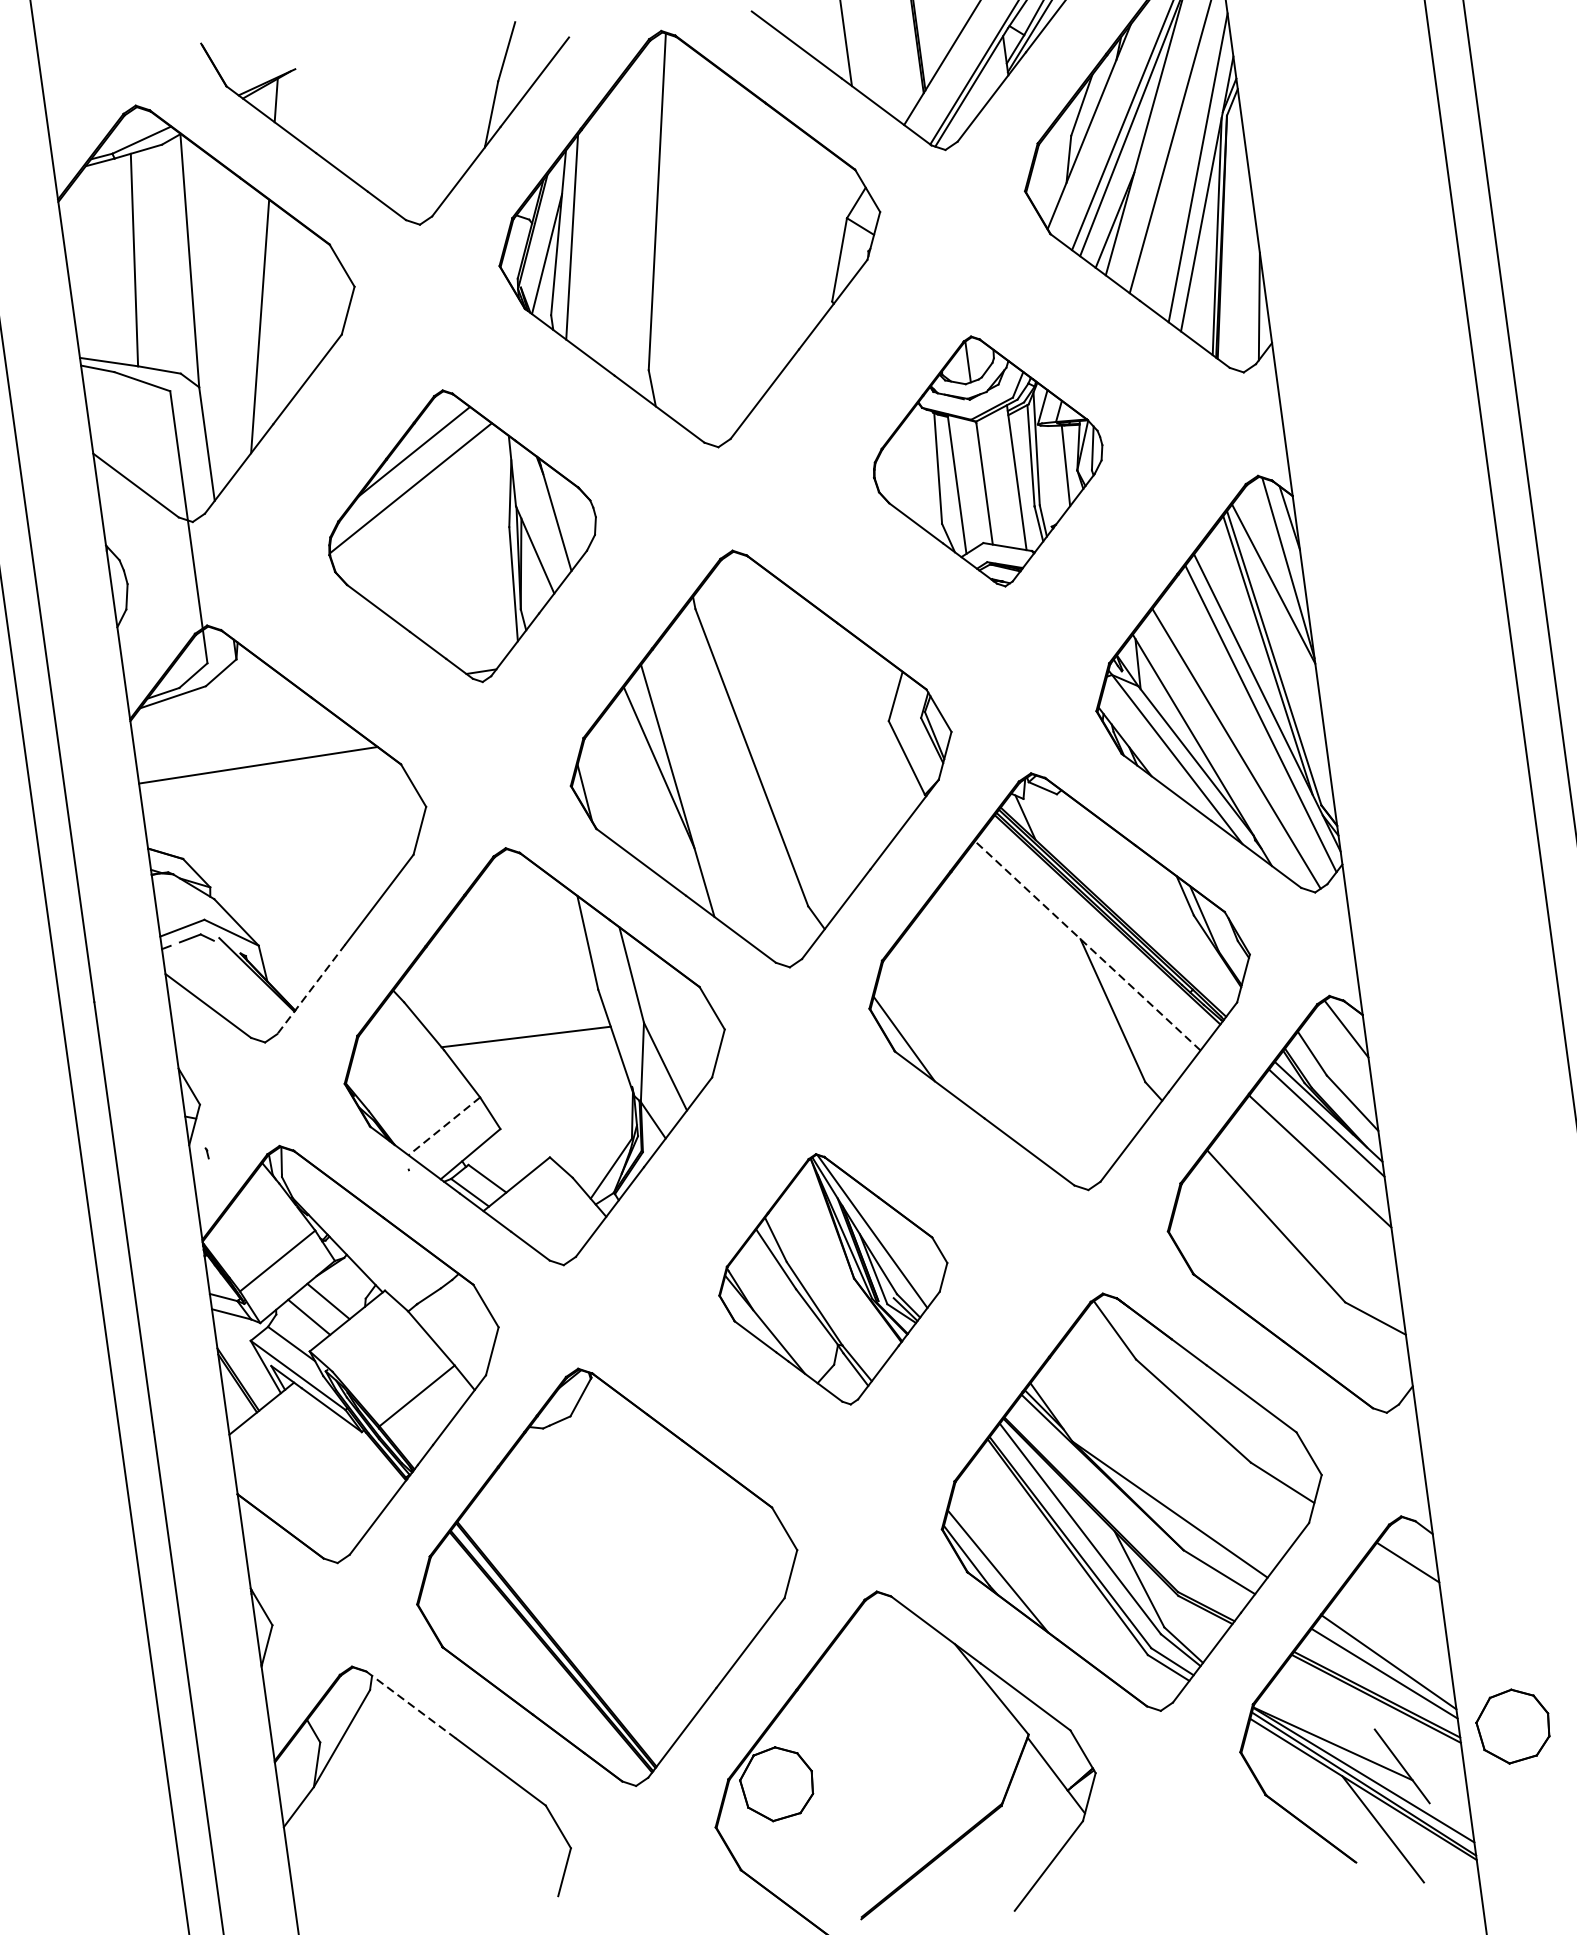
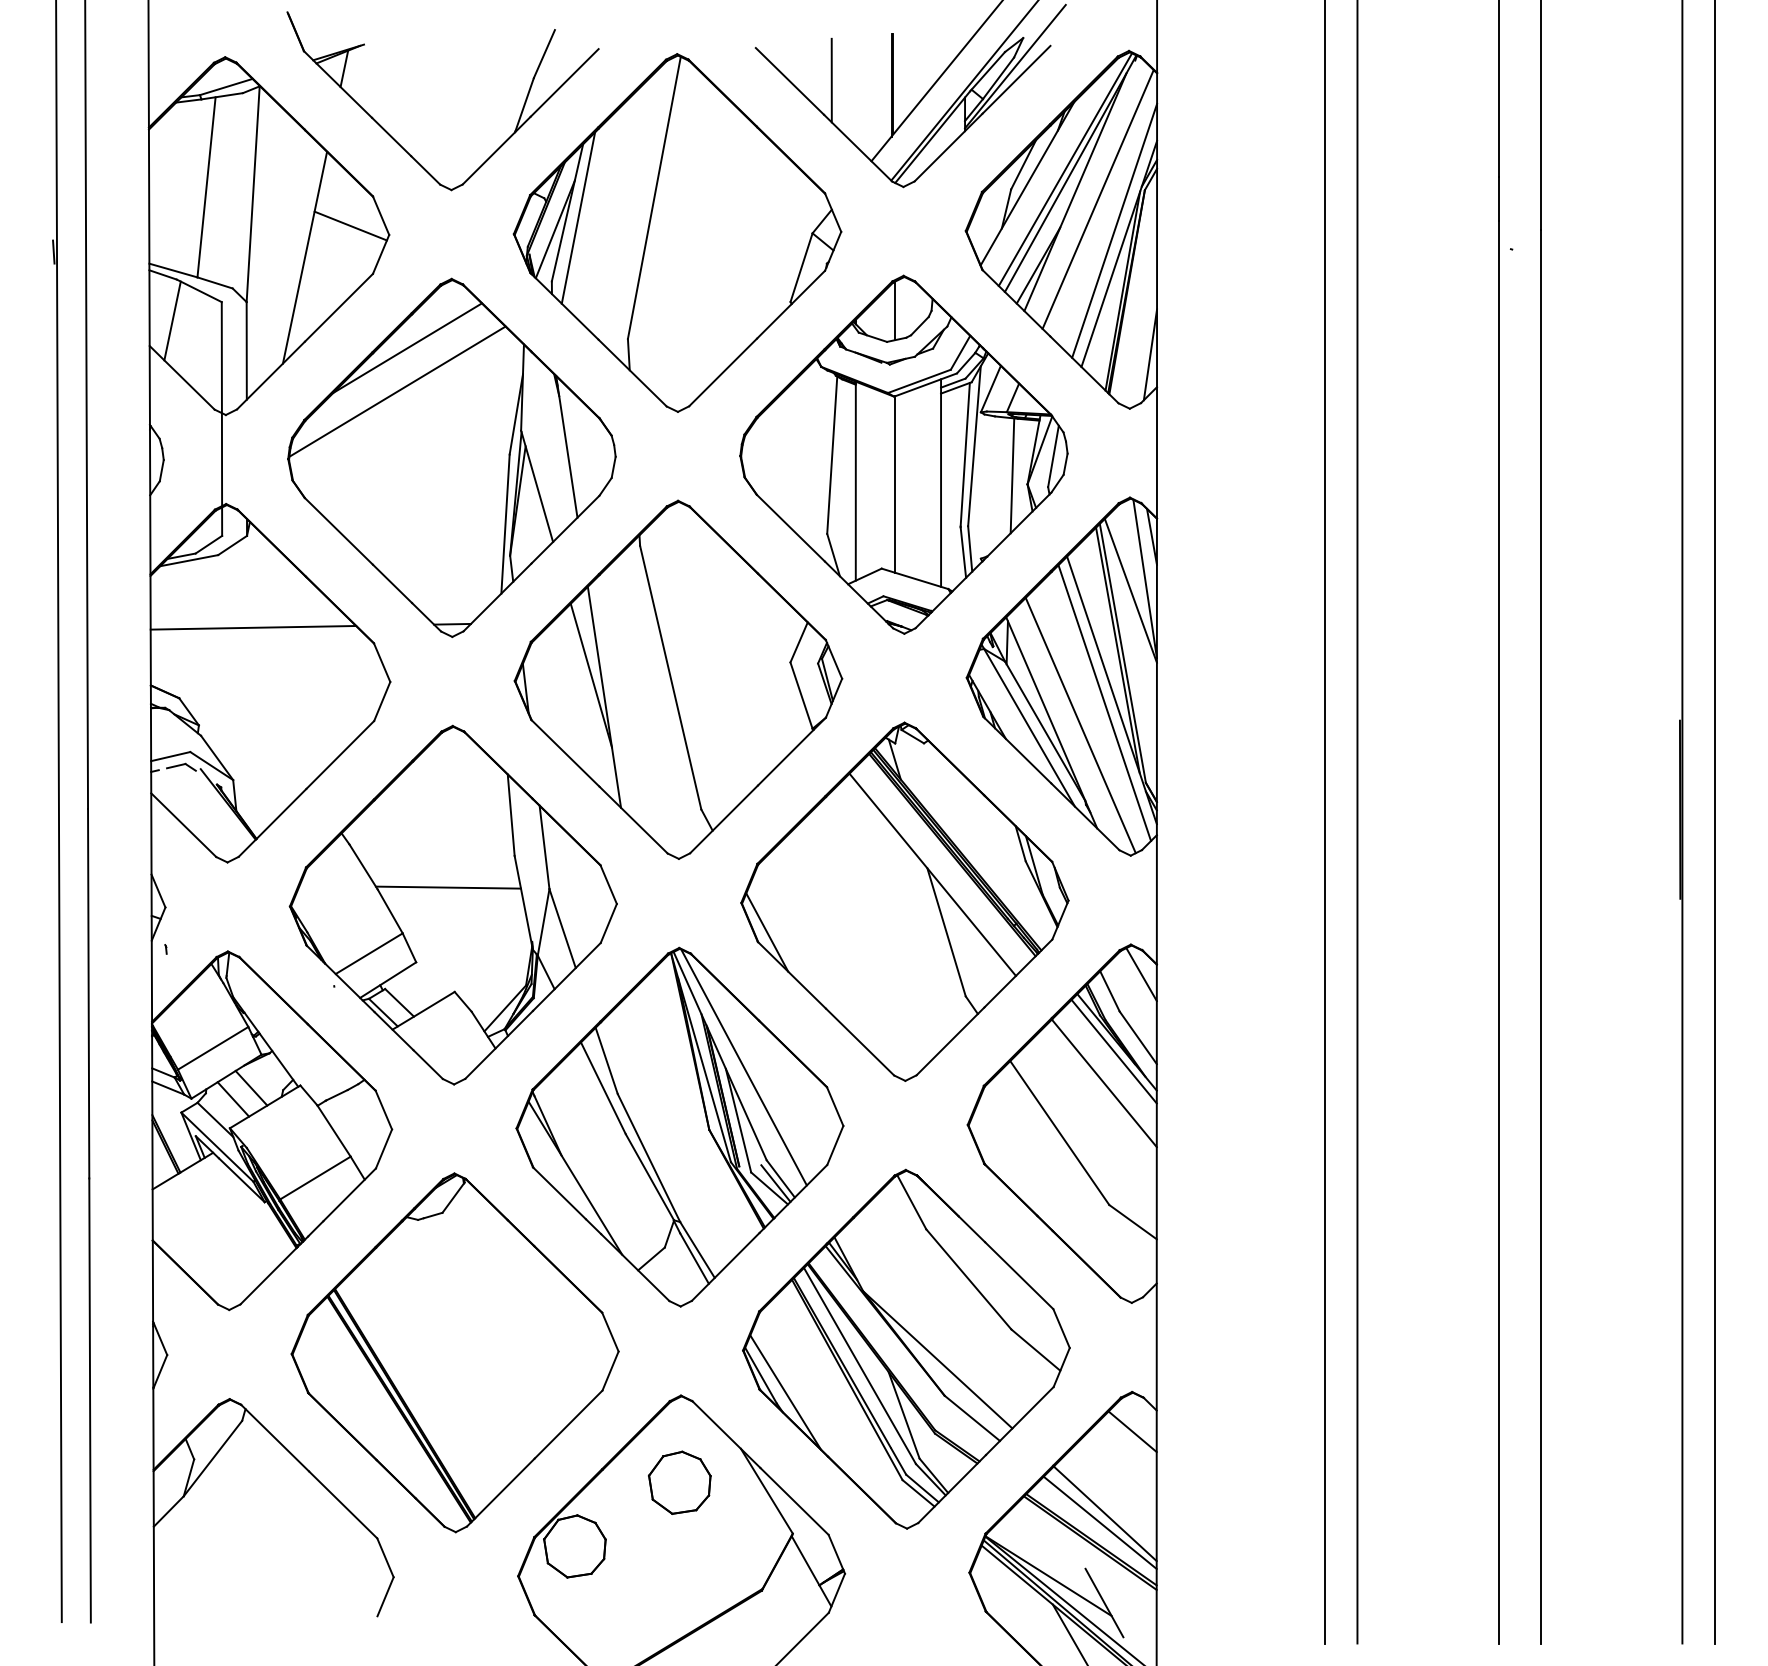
line: (308, 281) -> (350, 225), added
line: (115, 420) -> (172, 320), added
part: (987, 461) -> (903, 454), size x1.67
part: (462, 535) -> (451, 457), size x1.43
line: (1087, 945) -> (932, 874), dashed -> solid
line: (311, 988) -> (272, 822), dashed -> solid
line: (443, 1126) -> (368, 953), dashed -> solid
part: (832, 1278) -> (679, 1126), size x1.67
line: (410, 1704) -> (274, 1437), dashed -> solid
part: (1512, 1725) -> (679, 1482), moved

